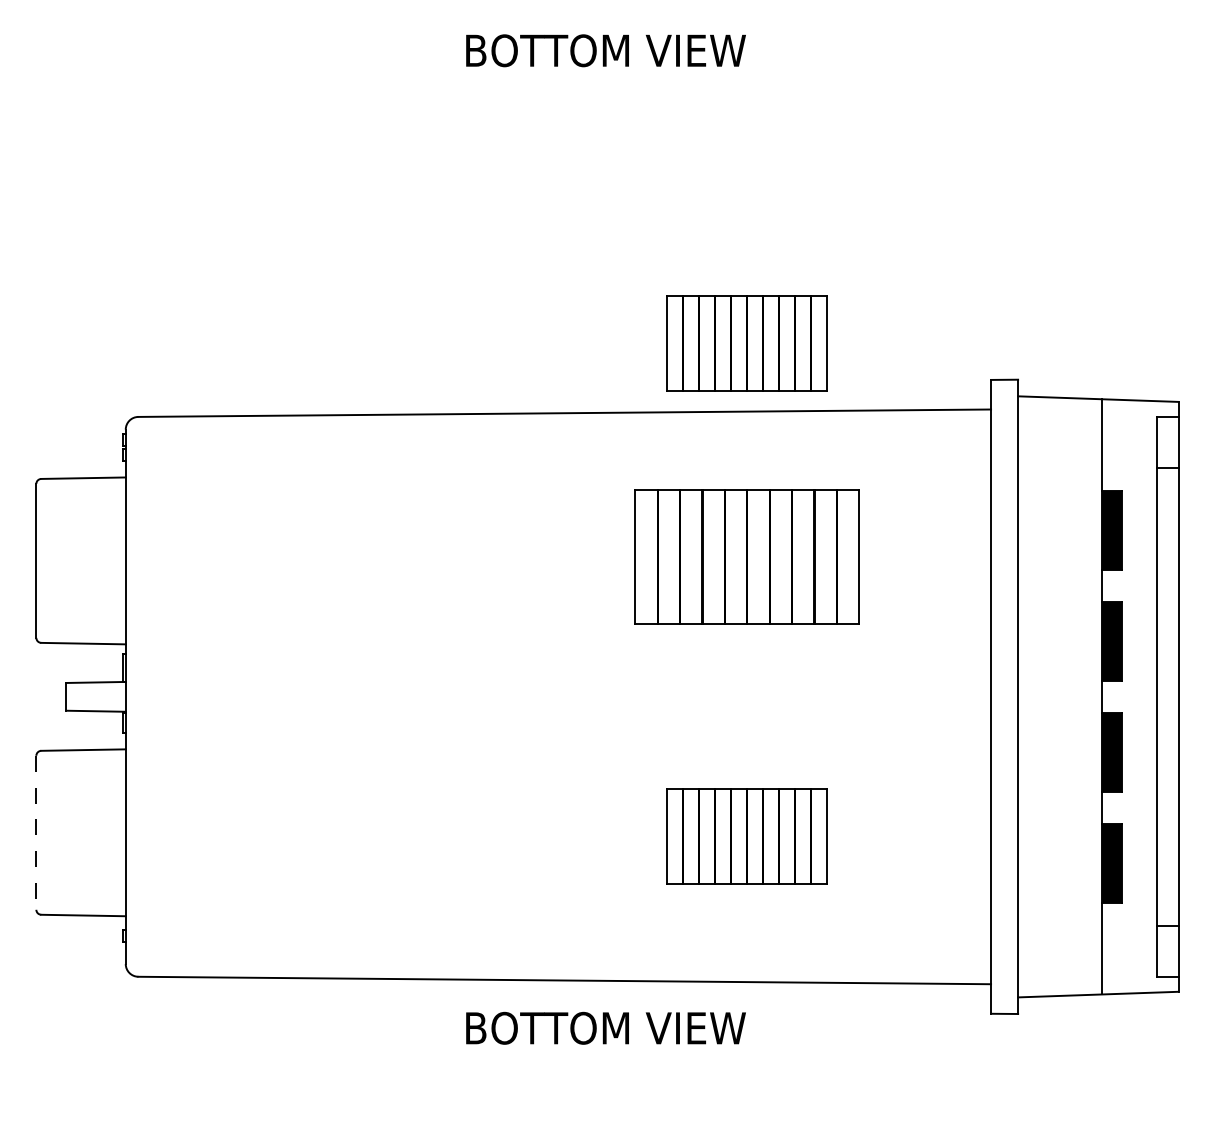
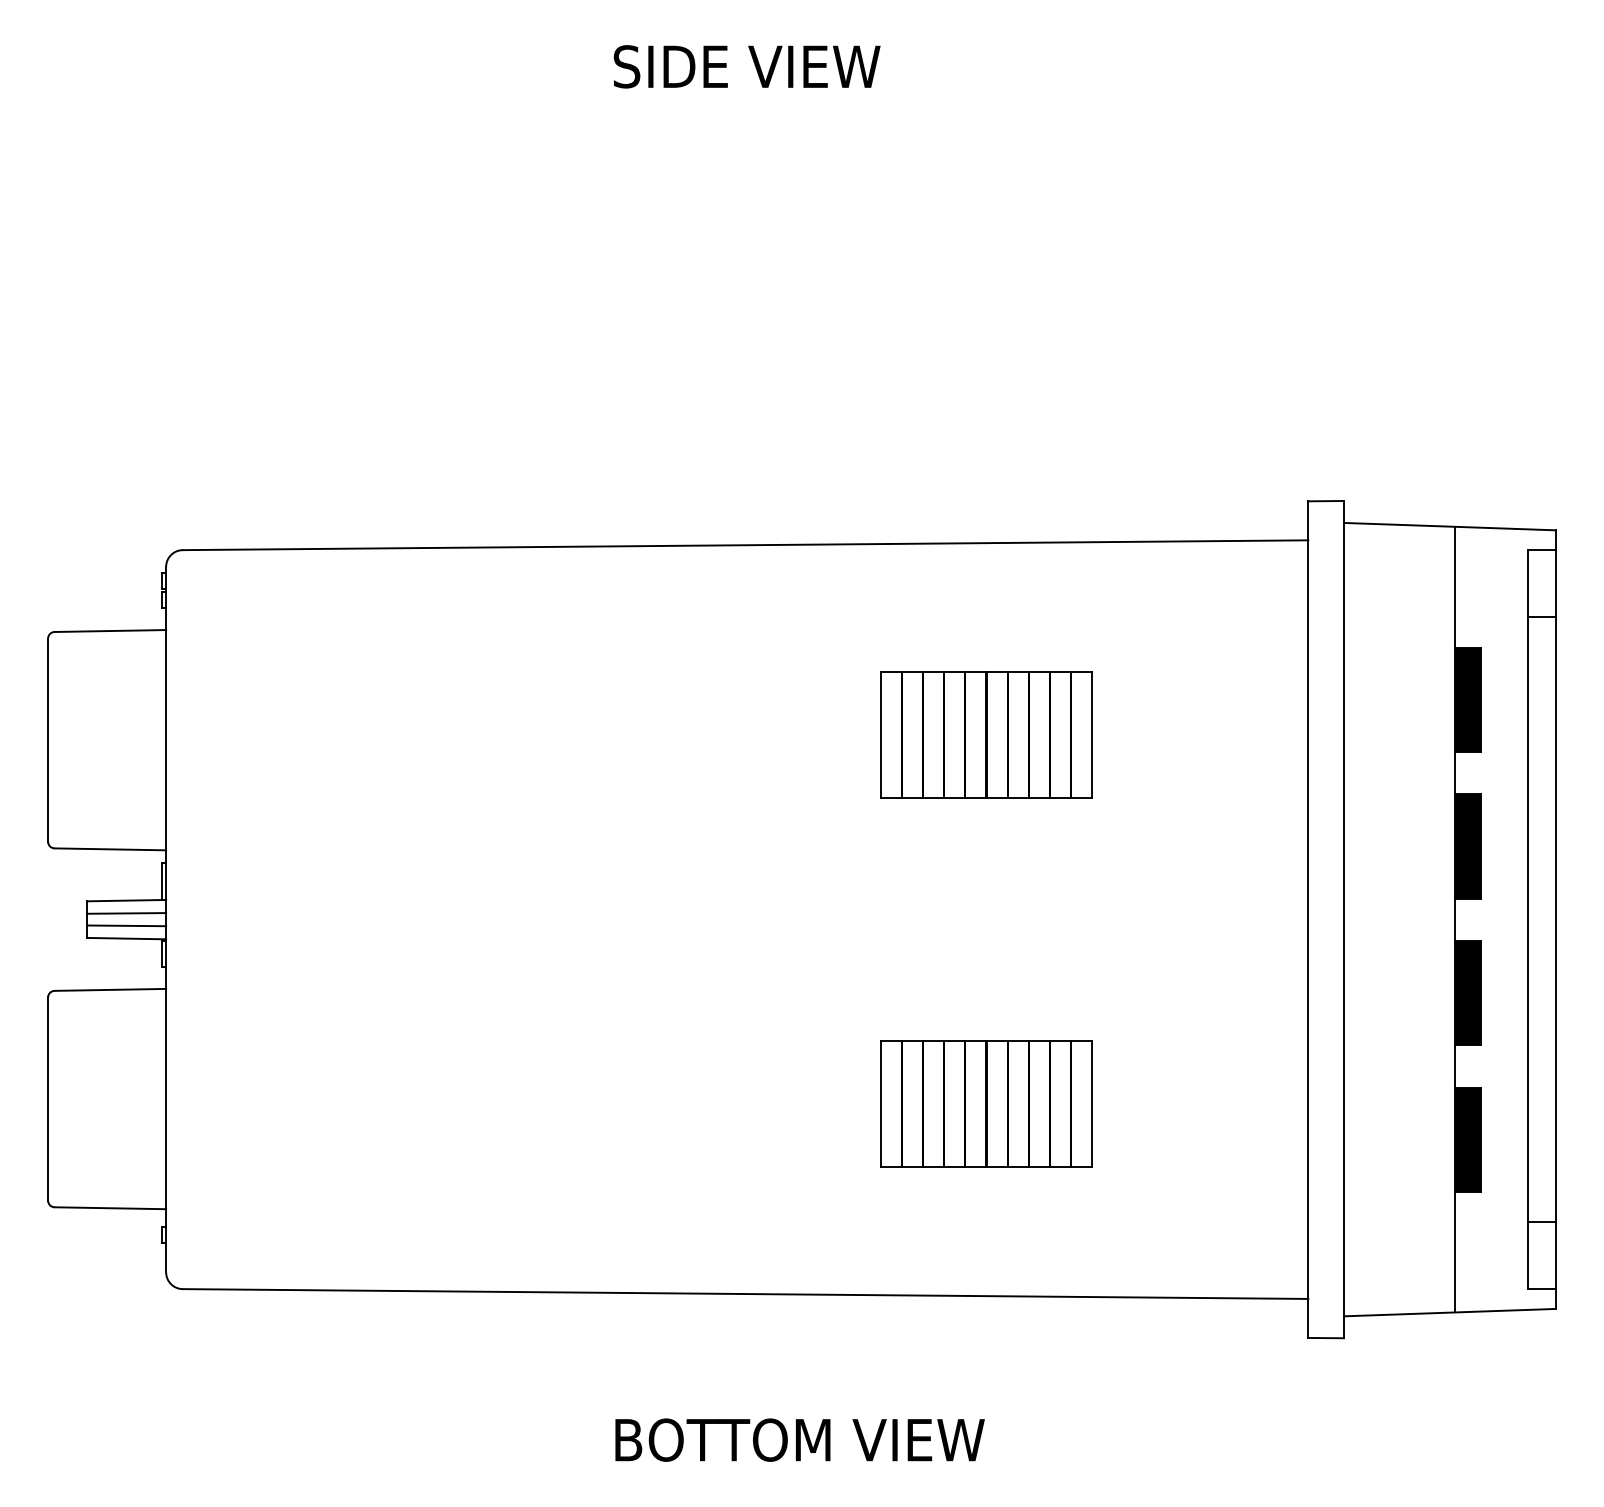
text: (604, 50) -> (798, 66), BOTTOM VIEW -> SIDE VIEW
part: (747, 342) -> (986, 452), removed
part: (747, 556) -> (986, 734), size x0.71
line: (95, 692) -> (126, 913), added
line: (95, 701) -> (126, 925), added
line: (36, 833) -> (48, 1099), dashed -> solid
text: (605, 1027) -> (799, 1439), moved

